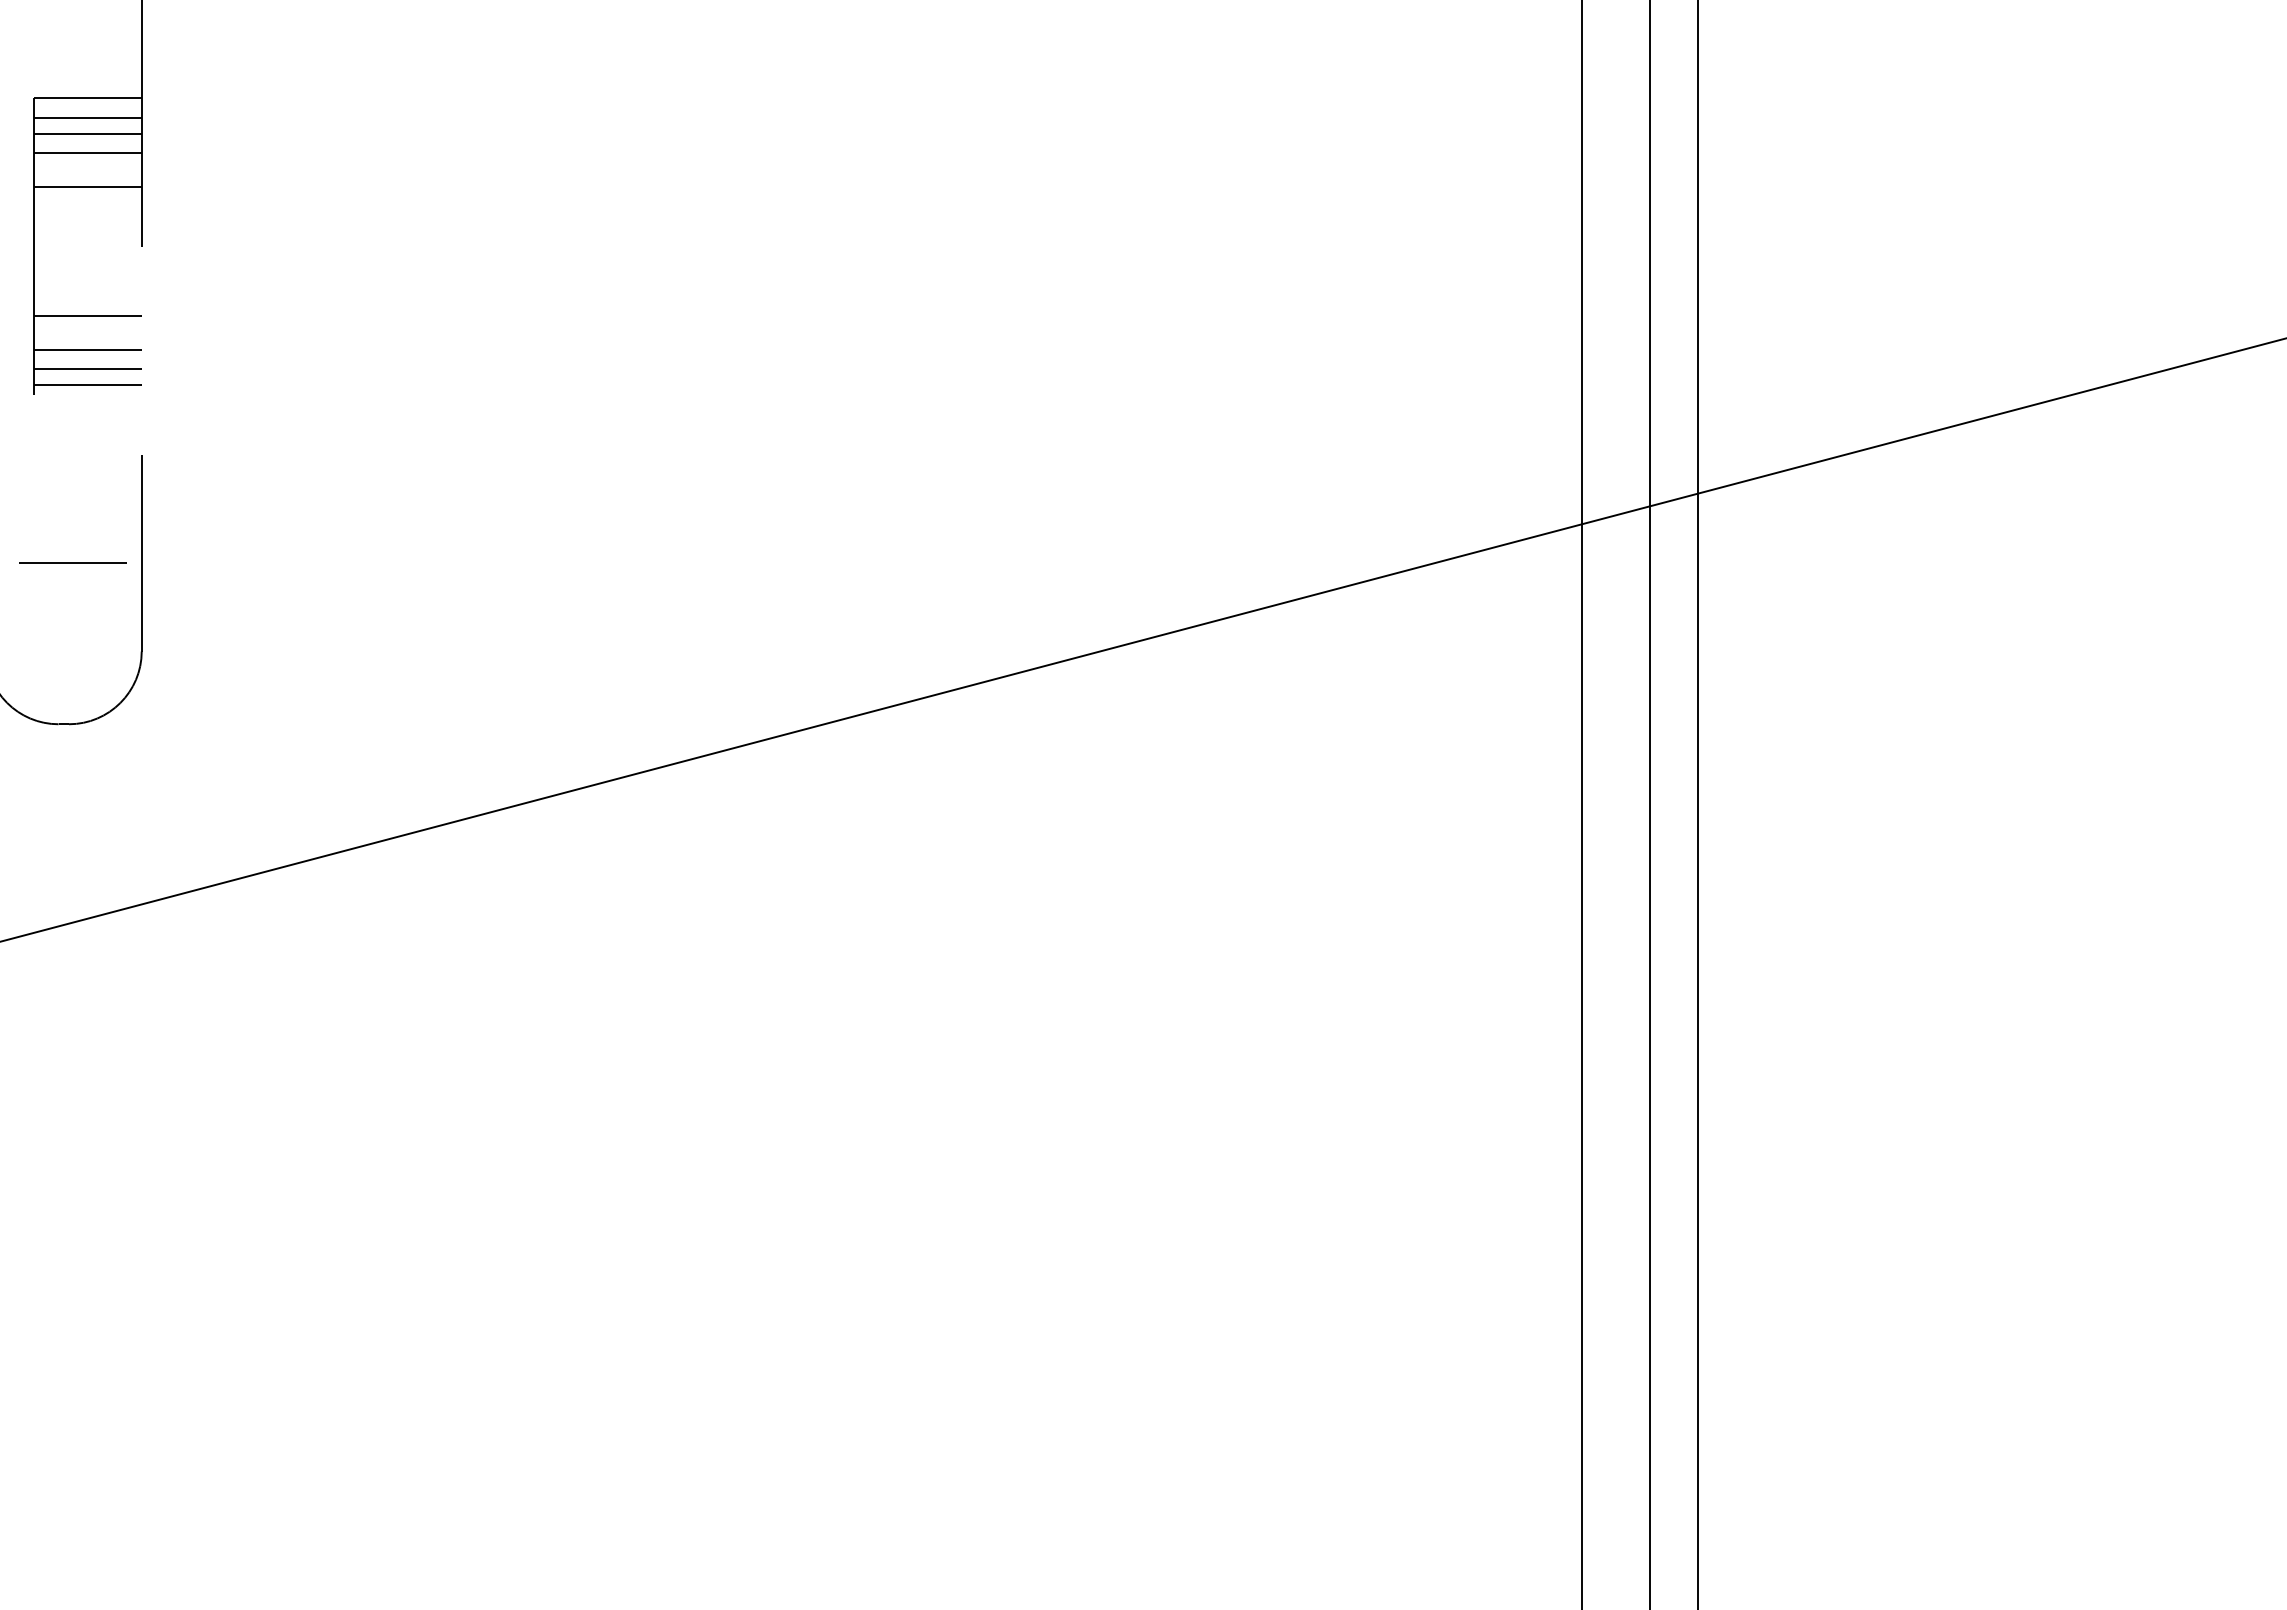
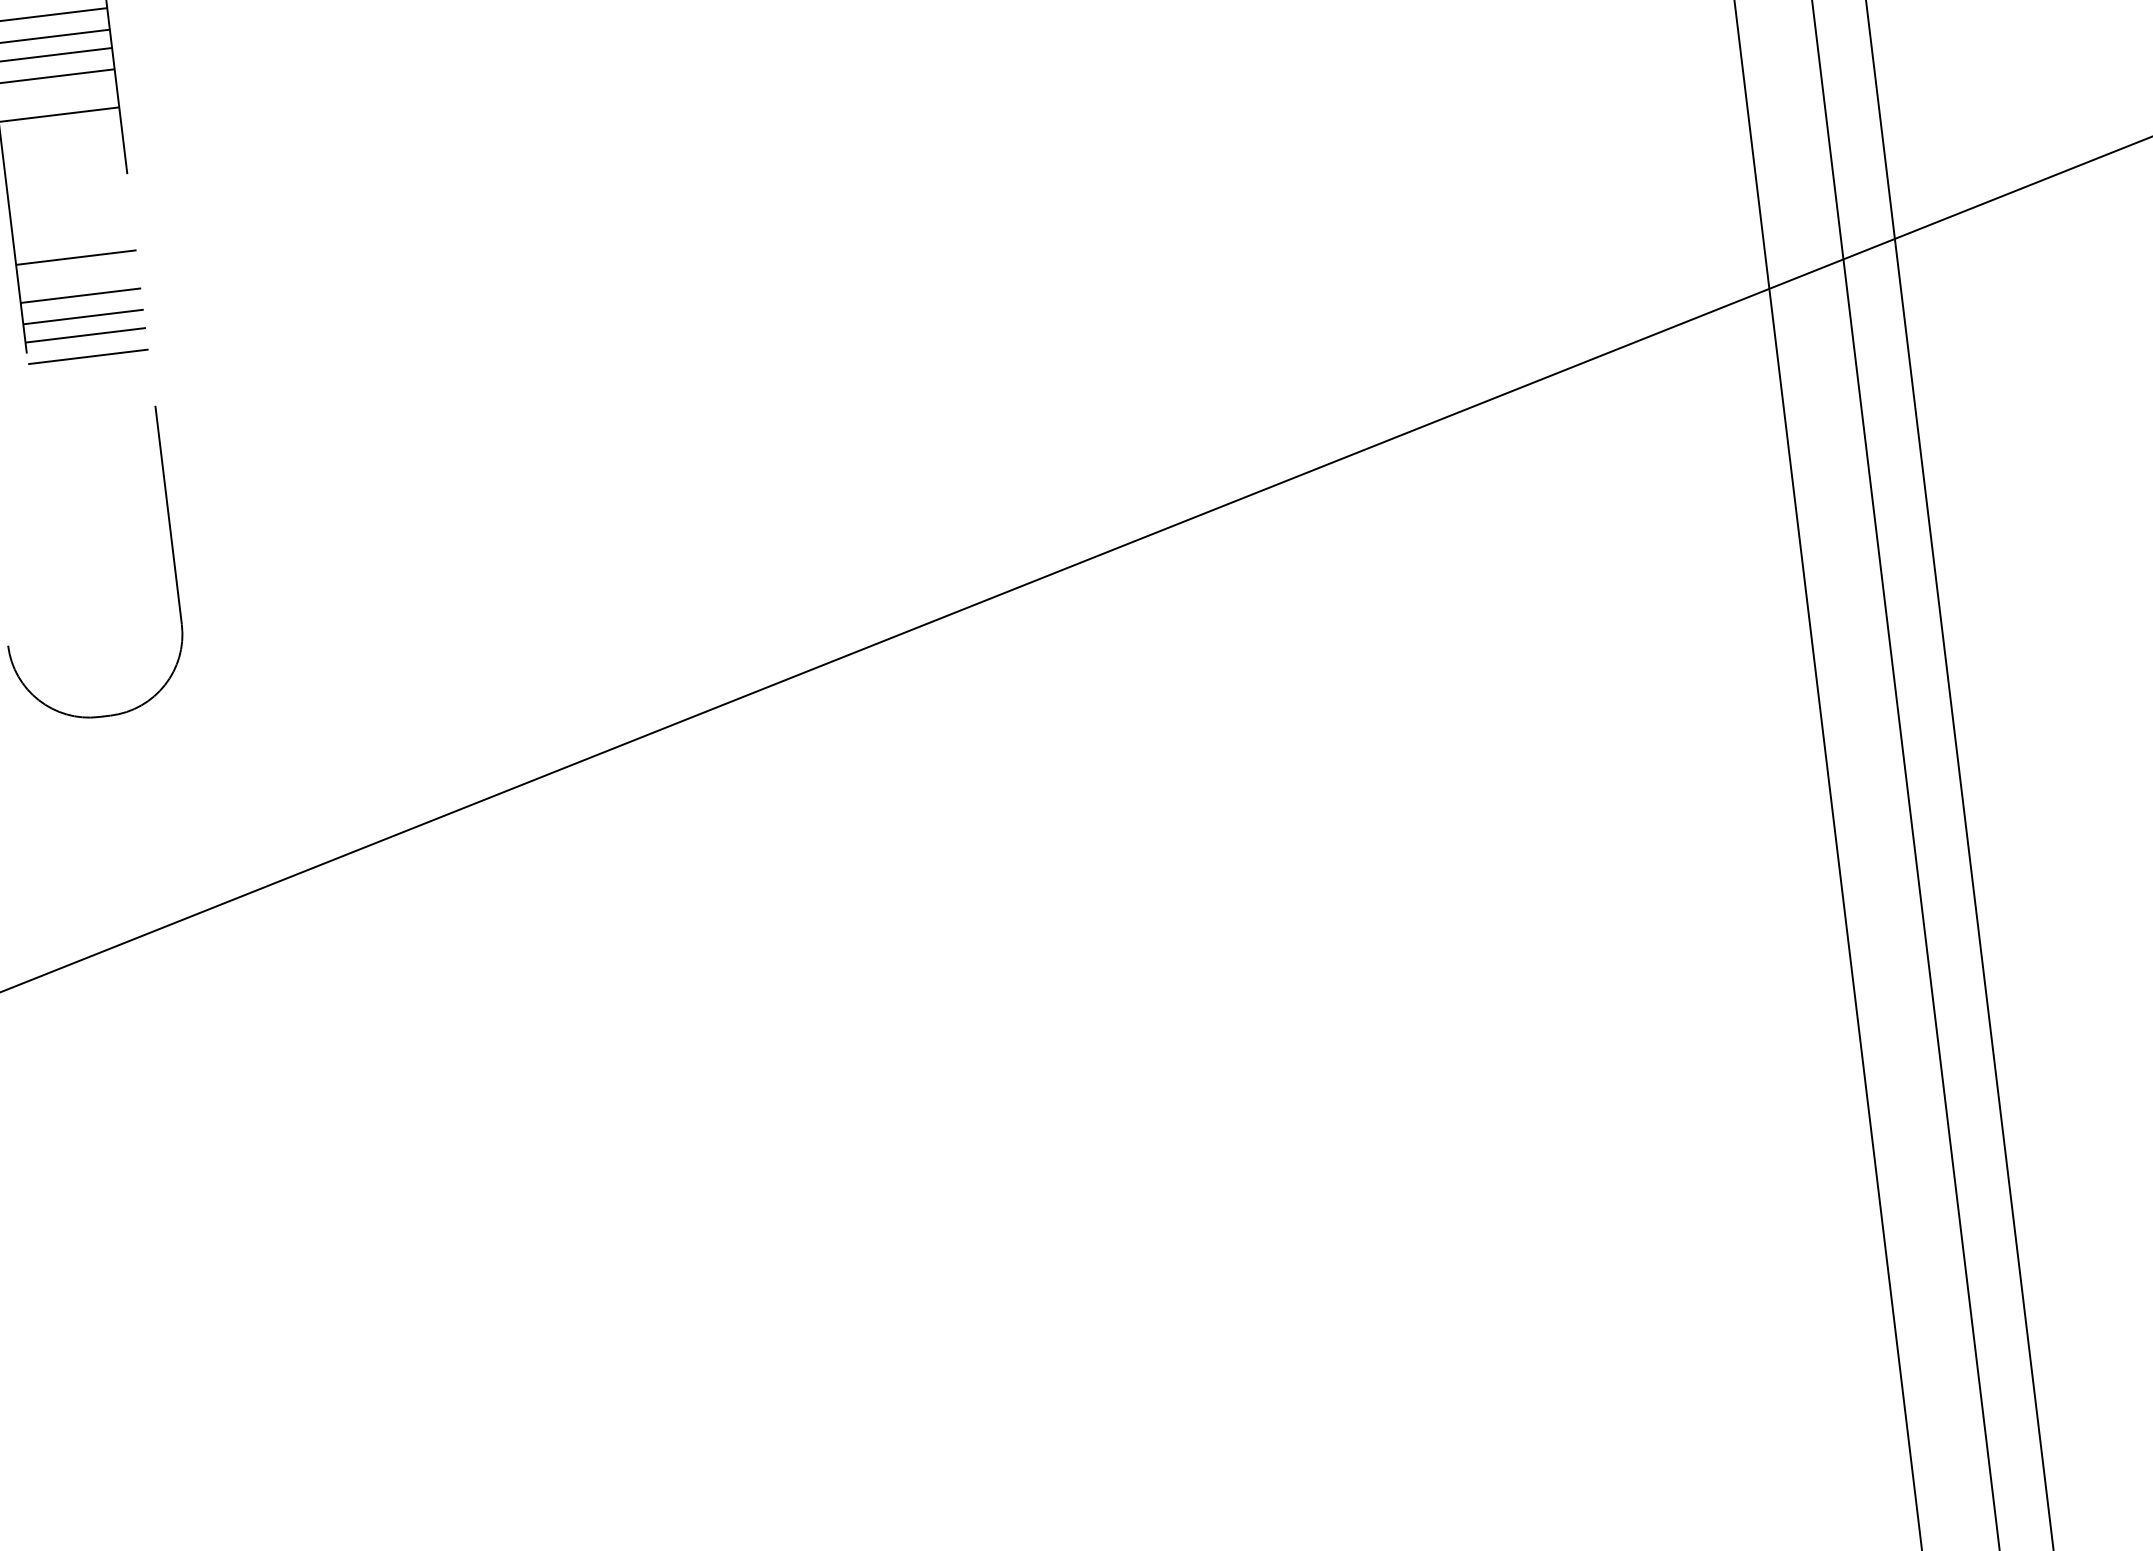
line: (72, 562) -> (88, 356), moved

